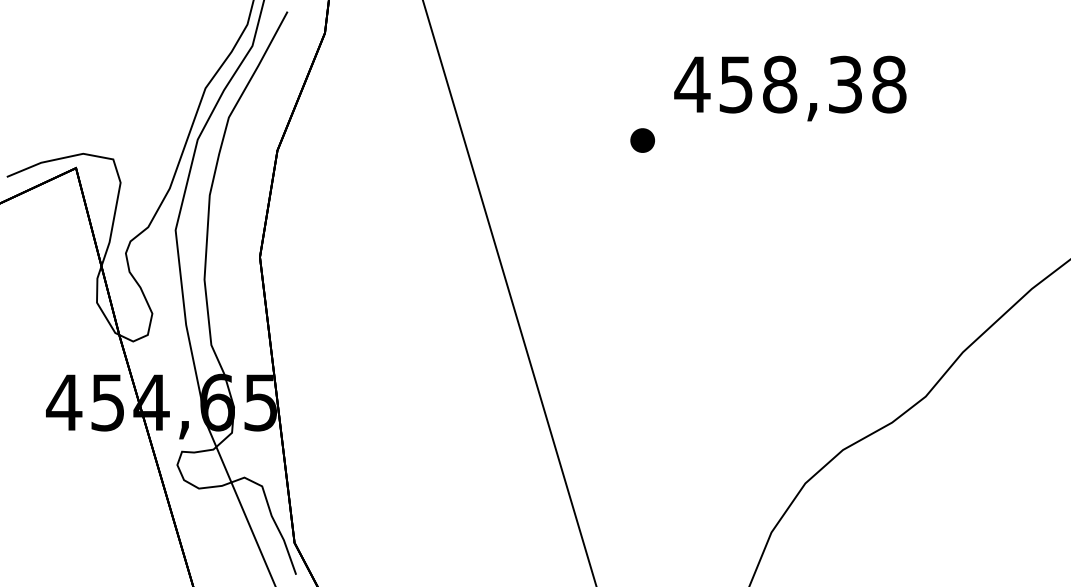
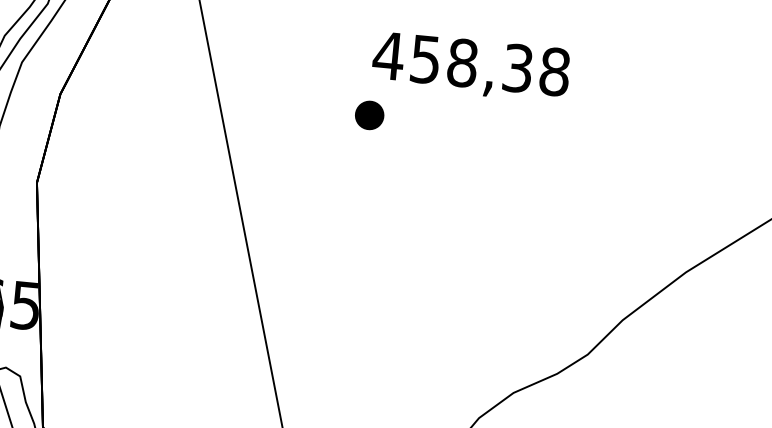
text: (790, 88) -> (471, 67), moved
part: (642, 140) -> (369, 115), size x1.4

